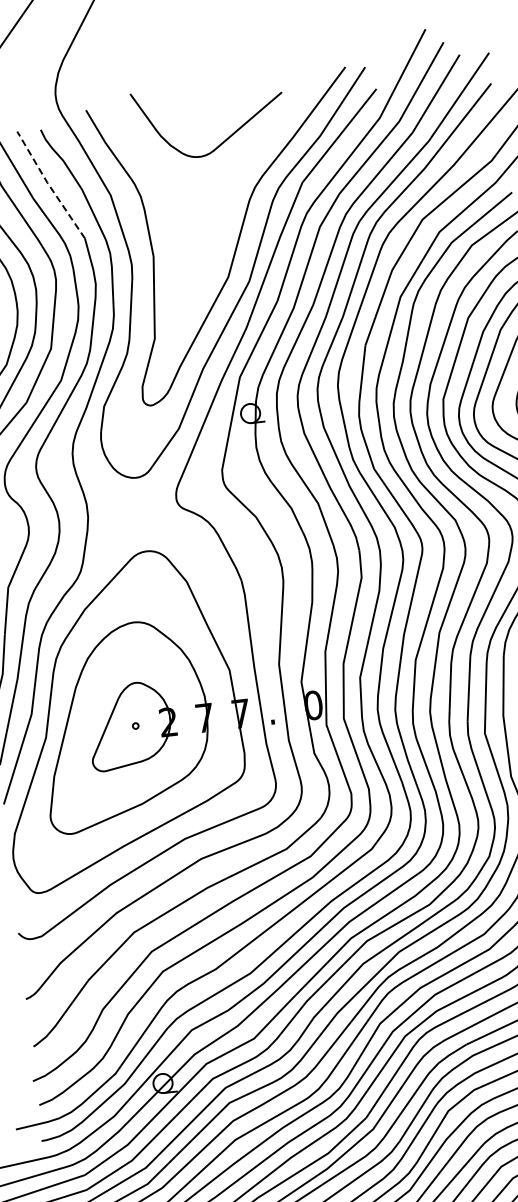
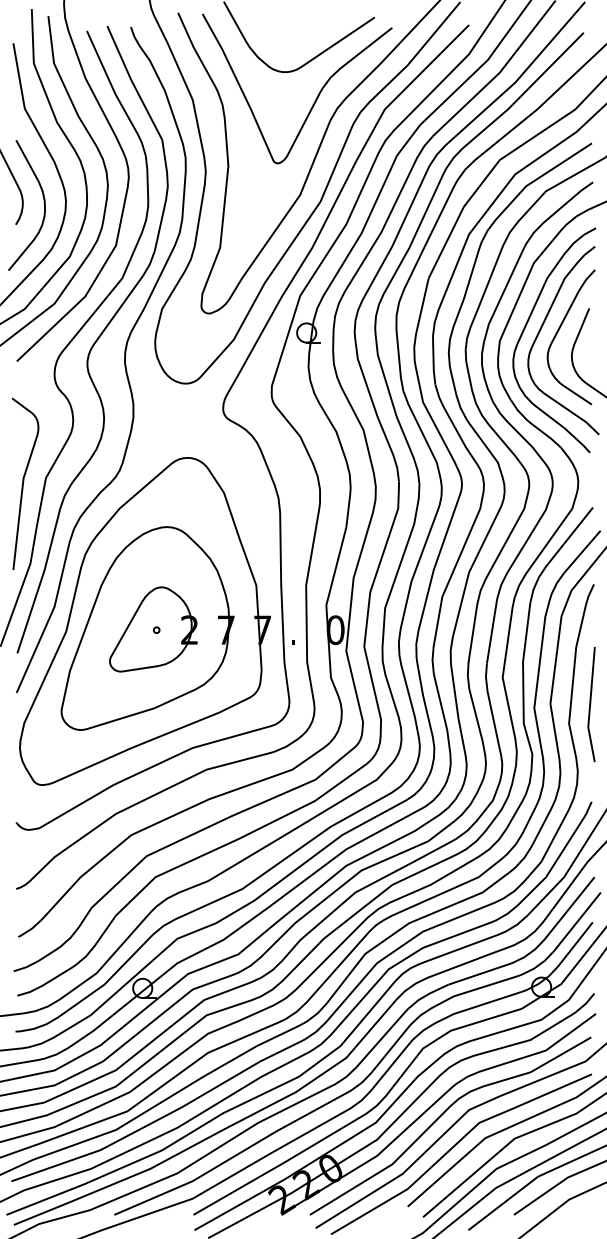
curve: (233, 178) -> (316, 97), added
line: (48, 184) -> (132, 82), dashed -> solid

